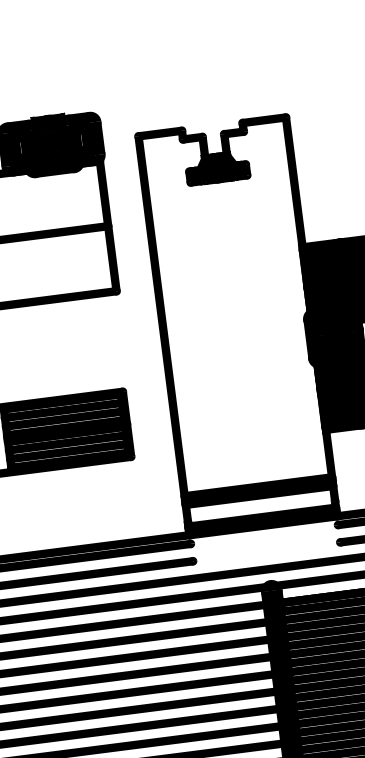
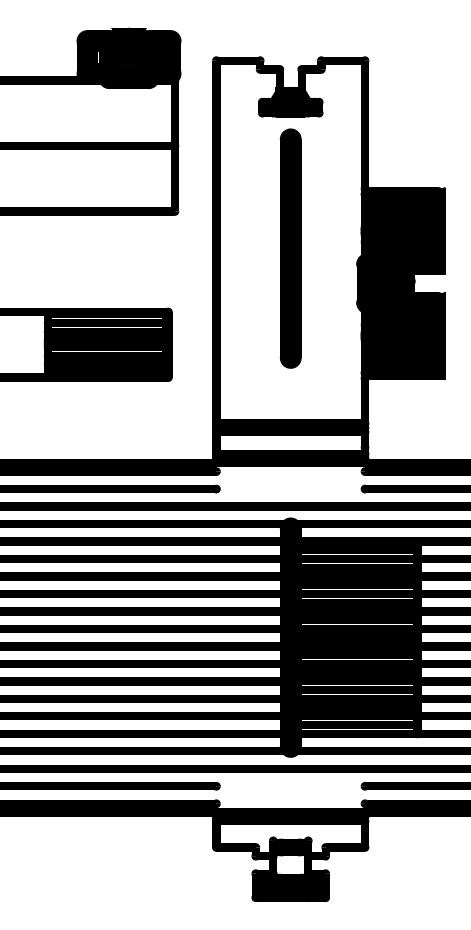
part: (235, 313) -> (290, 248), added

